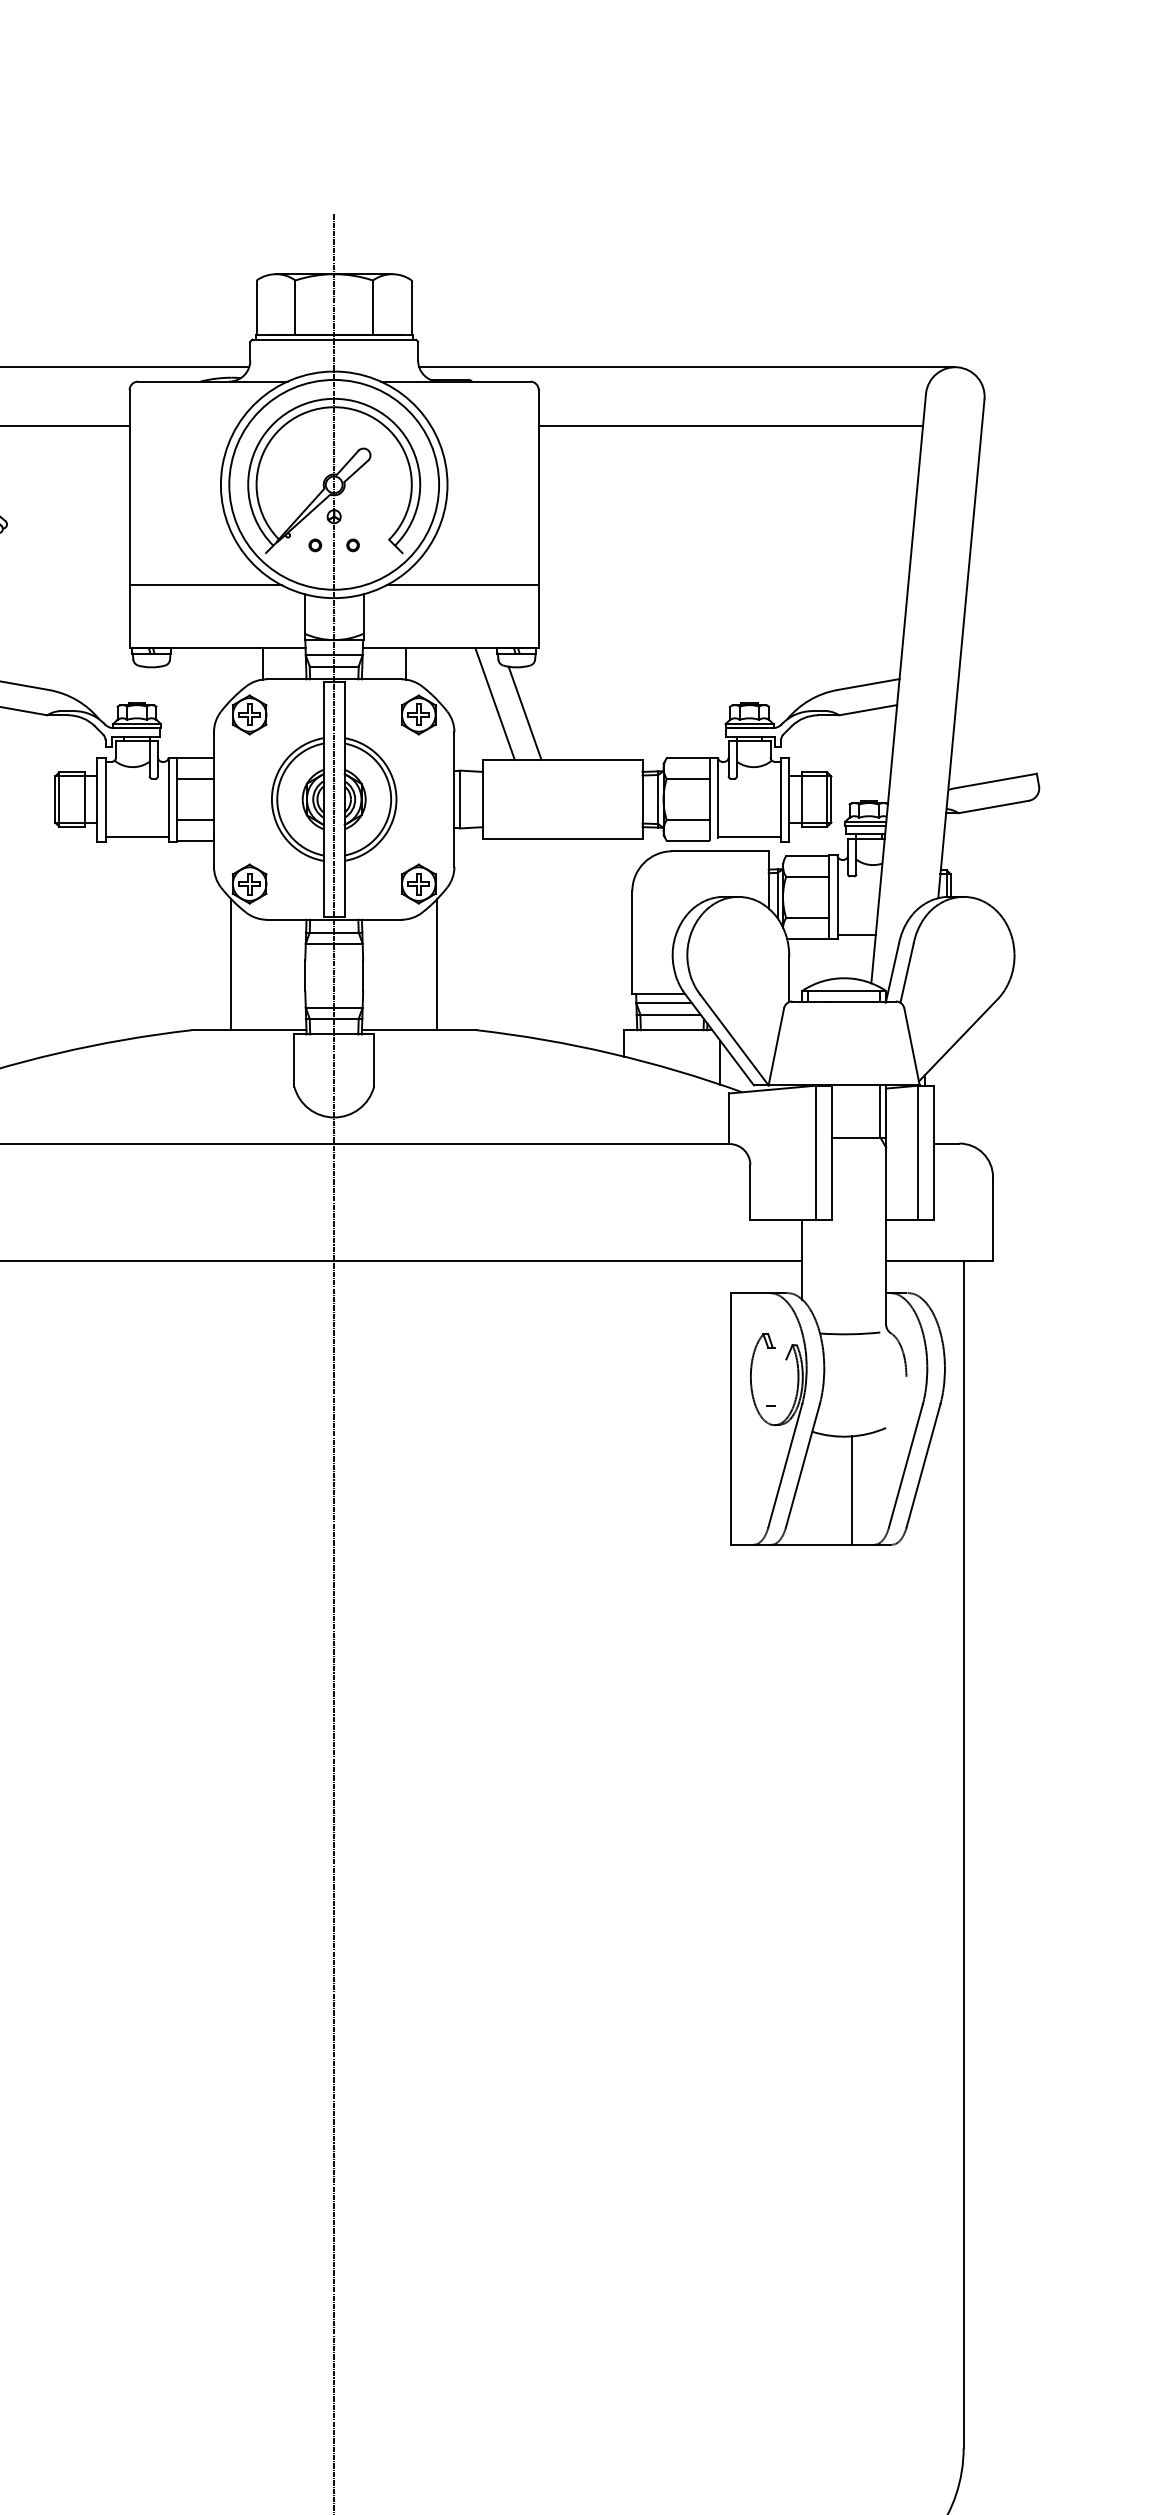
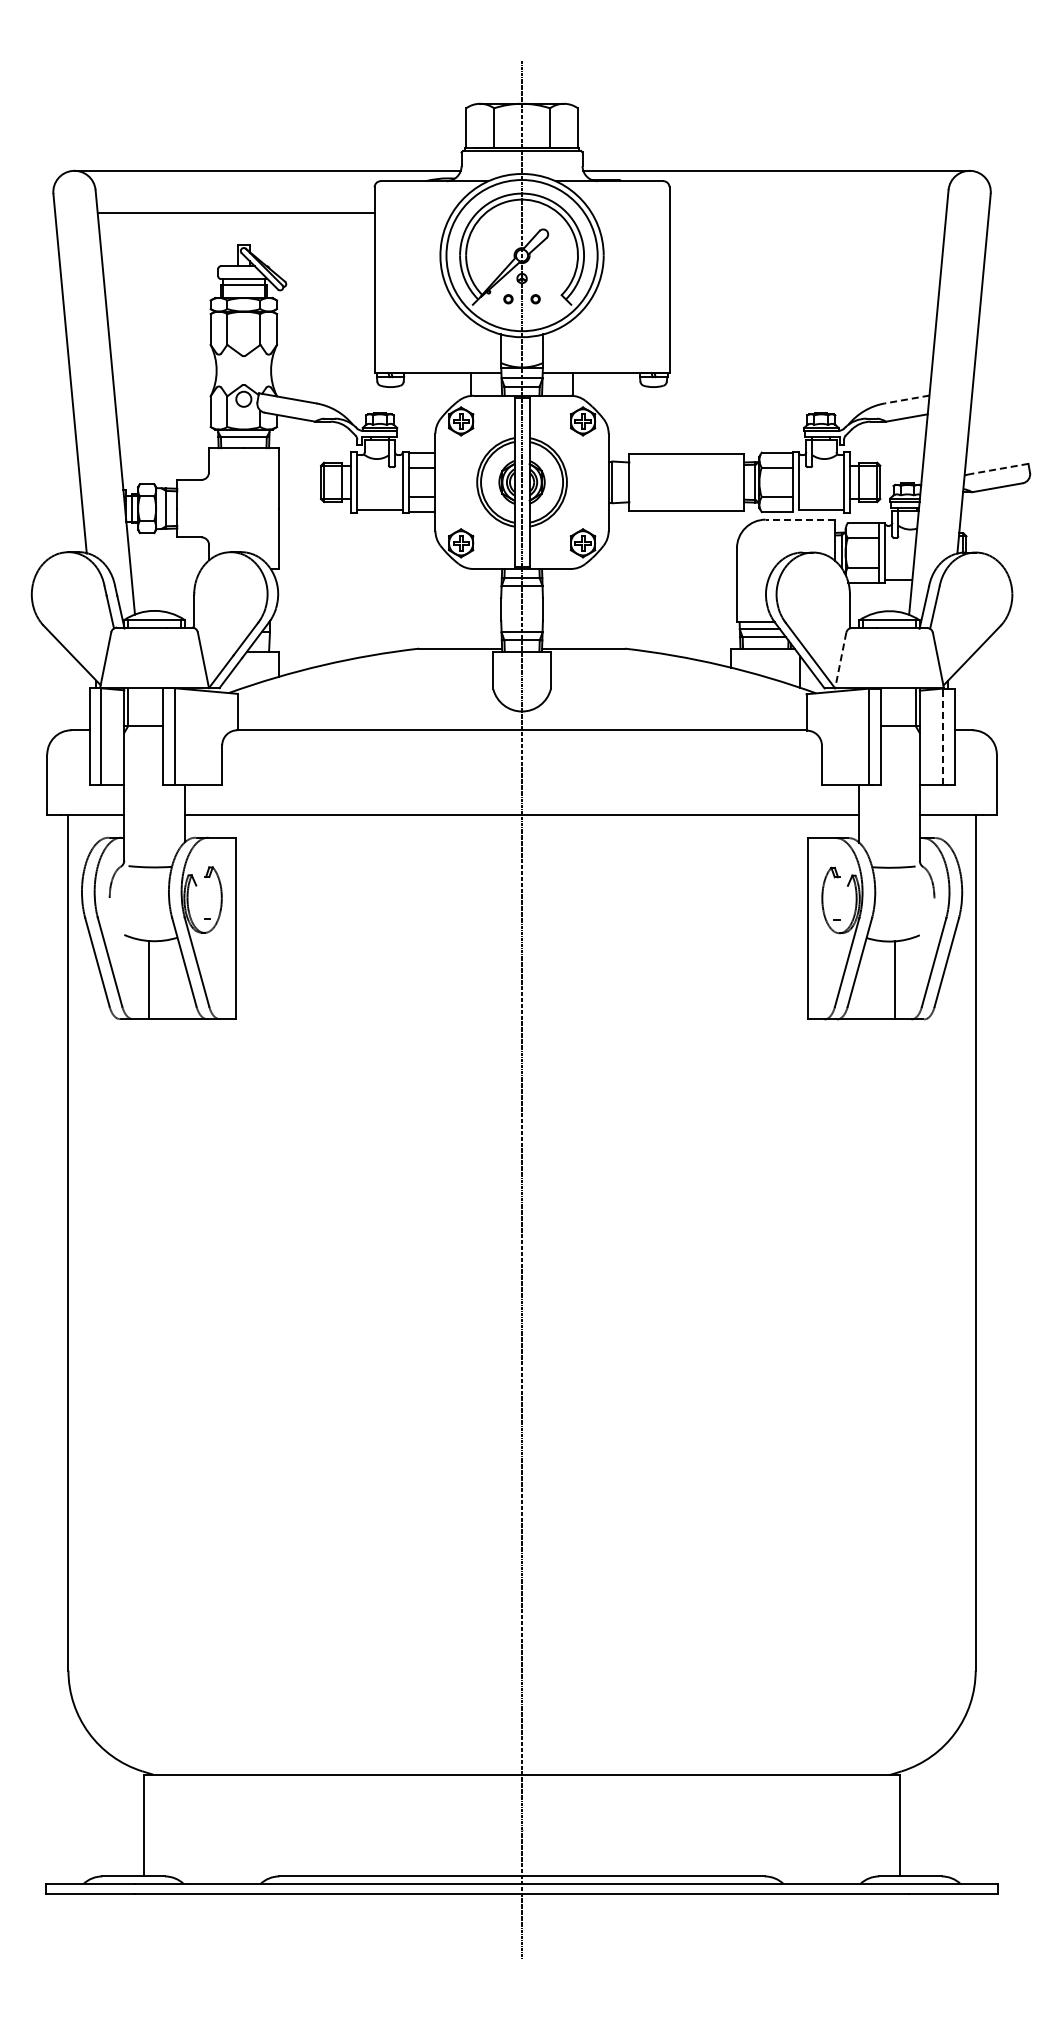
line: (730, 426) -> (807, 213), removed
line: (205, 584) -> (429, 327), removed
line: (462, 584) -> (614, 327), removed
line: (869, 684) -> (907, 399), solid -> dashed
line: (494, 703) -> (637, 413), removed
line: (524, 712) -> (659, 419), removed
line: (996, 781) -> (999, 469), solid -> dashed
line: (720, 851) -> (800, 519), solid -> dashed
line: (230, 964) -> (447, 601), removed
line: (437, 964) -> (596, 601), removed
line: (776, 1048) -> (840, 661), solid -> dashed
line: (917, 1152) -> (942, 736), solid -> dashed

